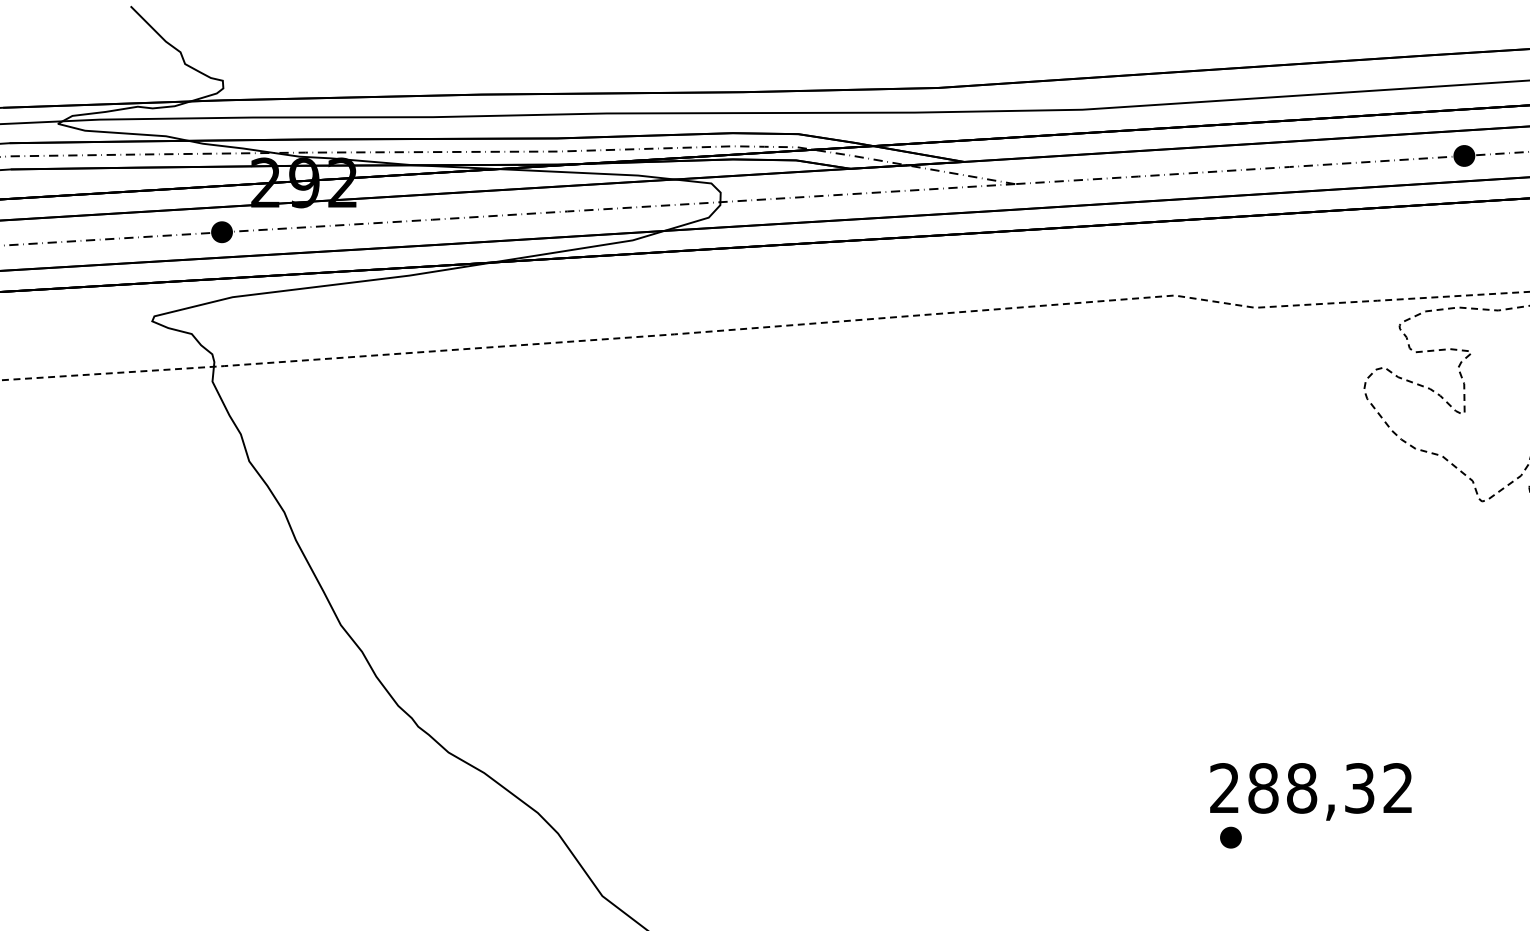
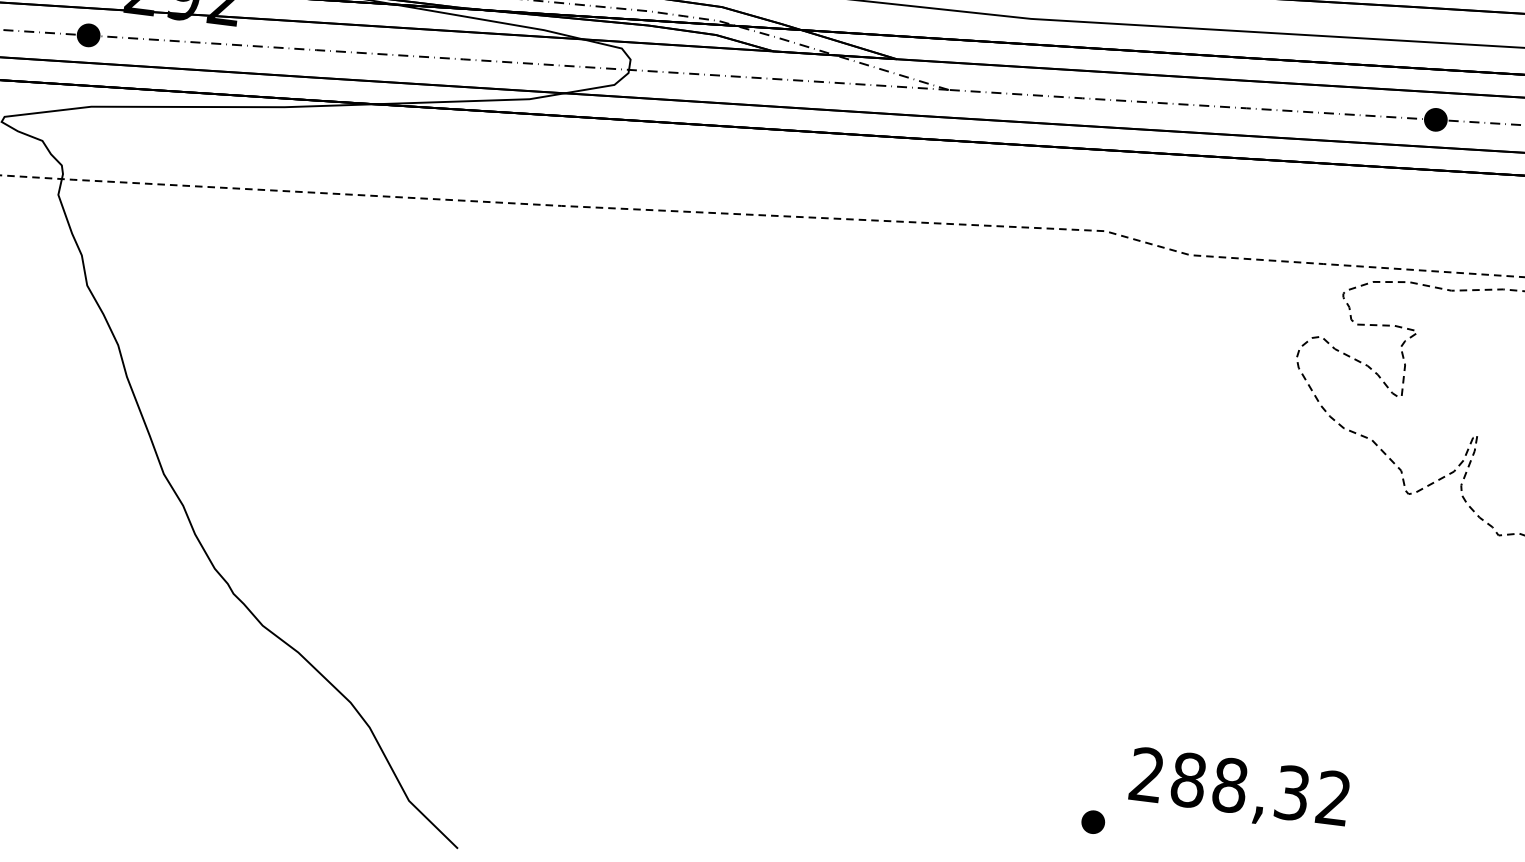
text: (1310, 791) -> (1238, 789), moved

